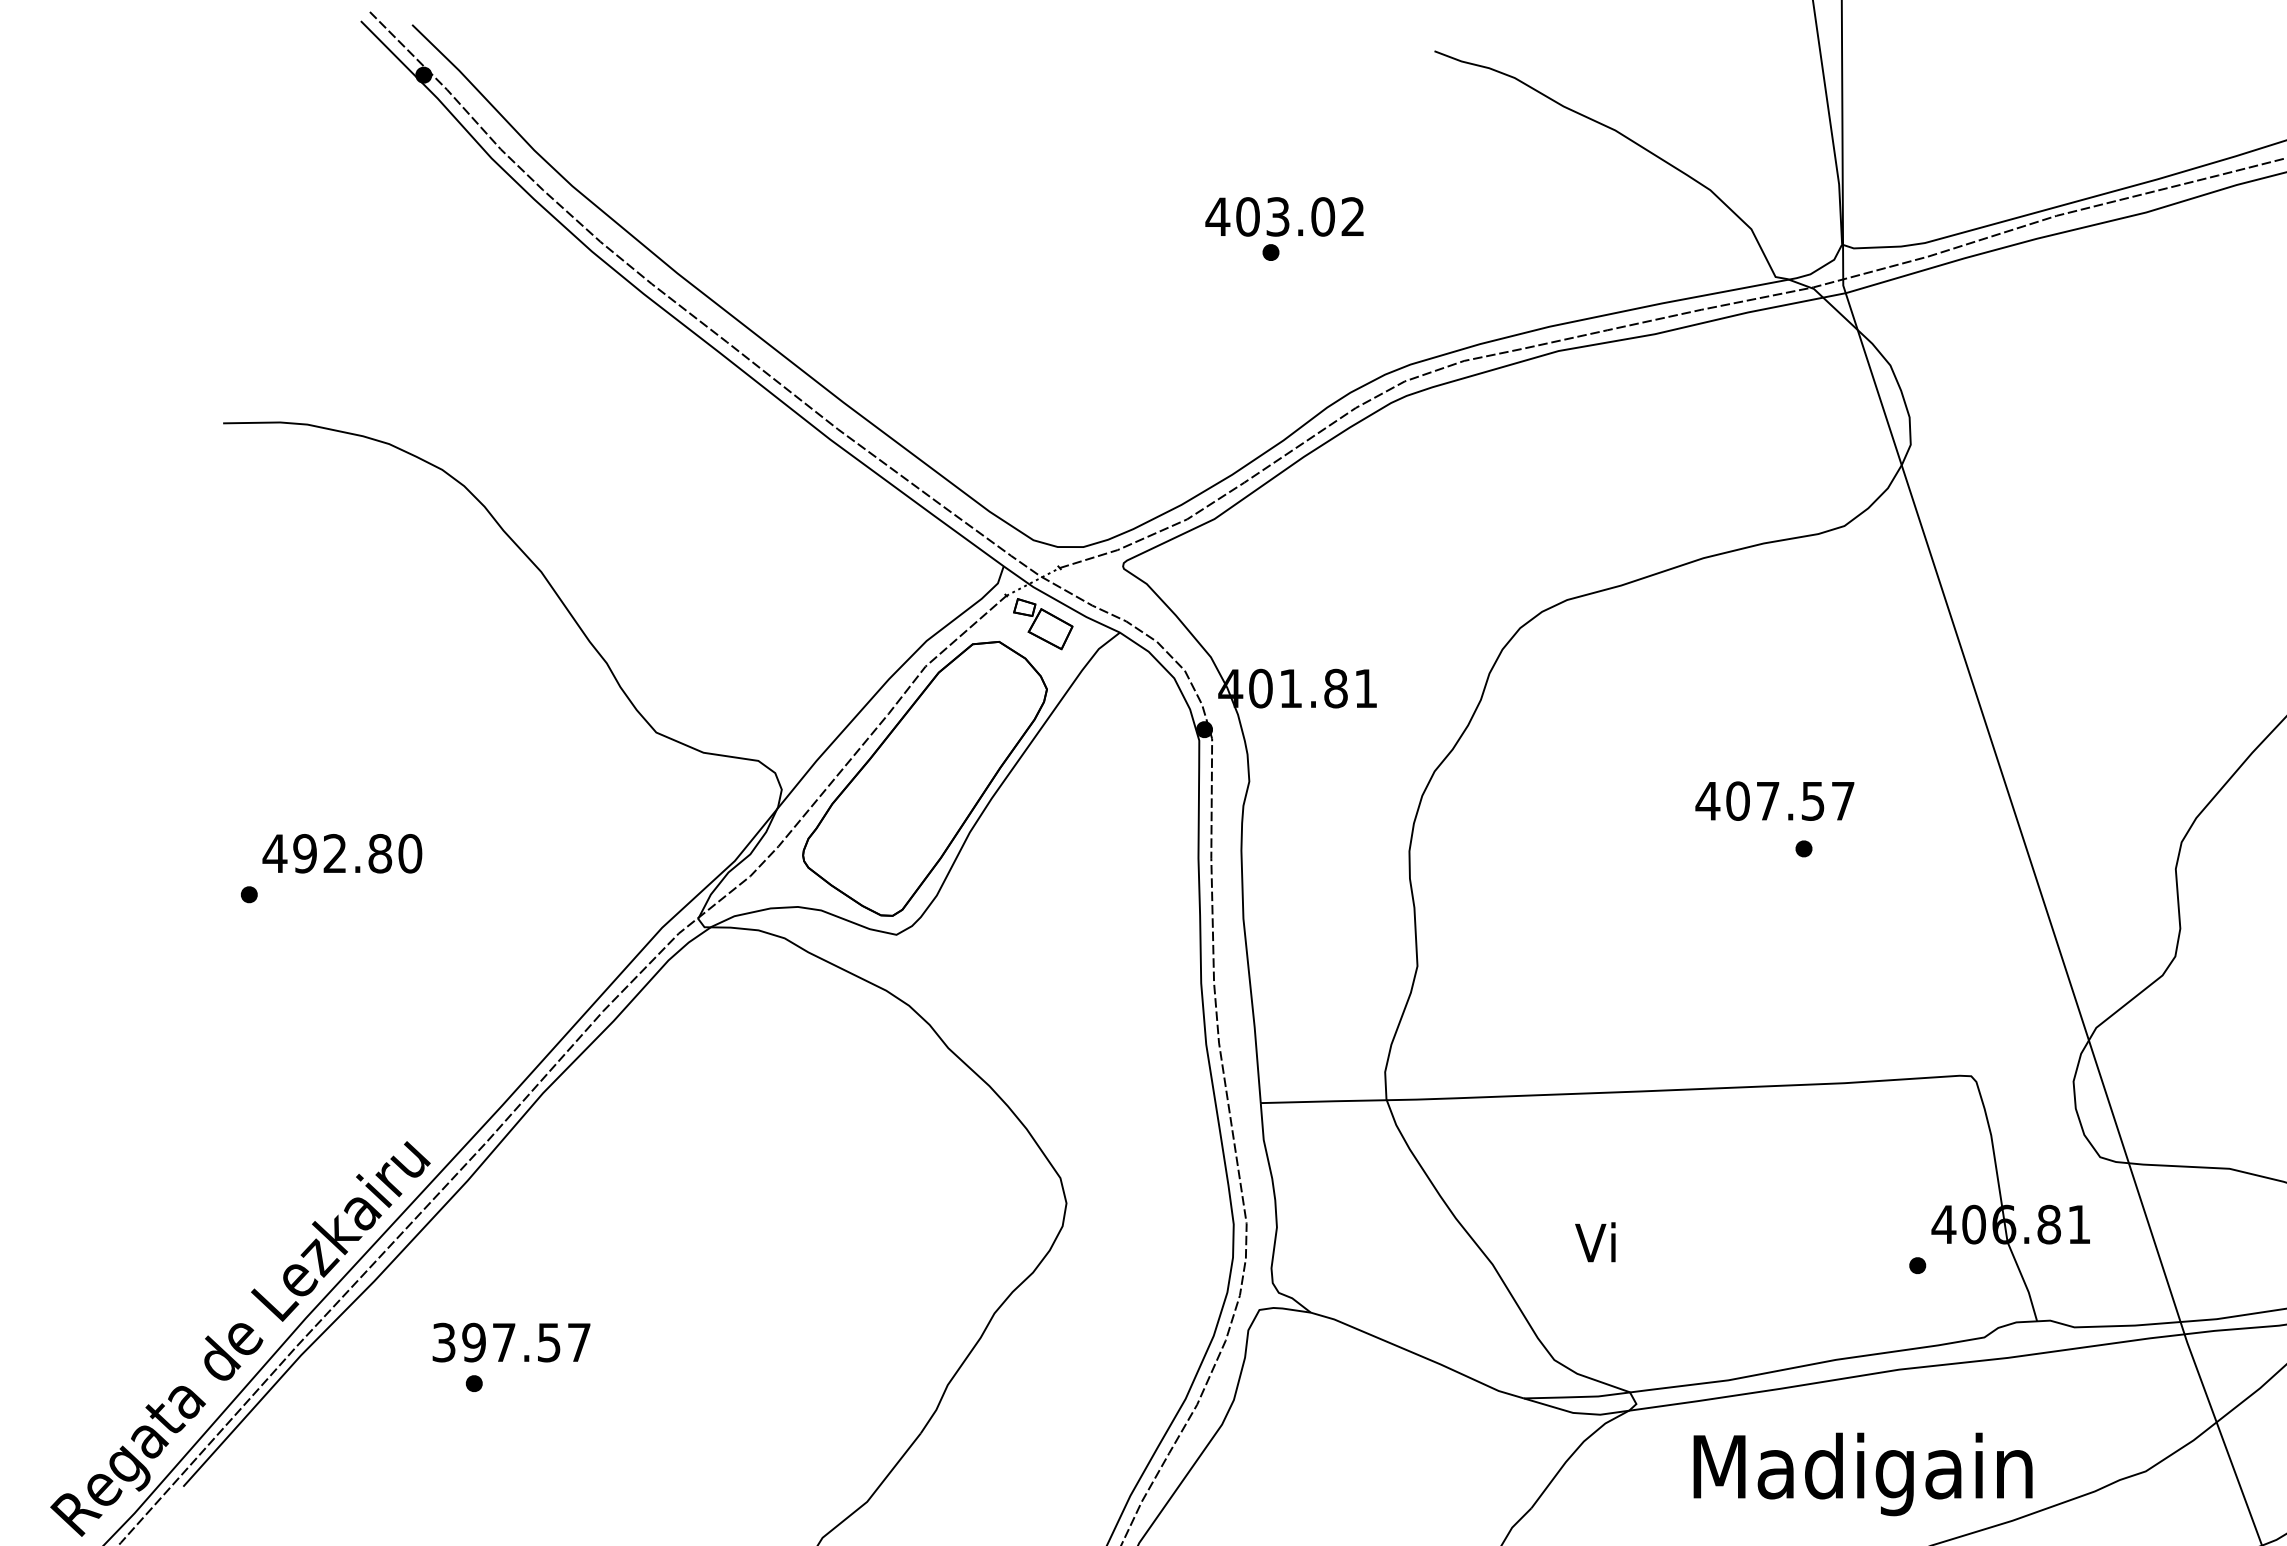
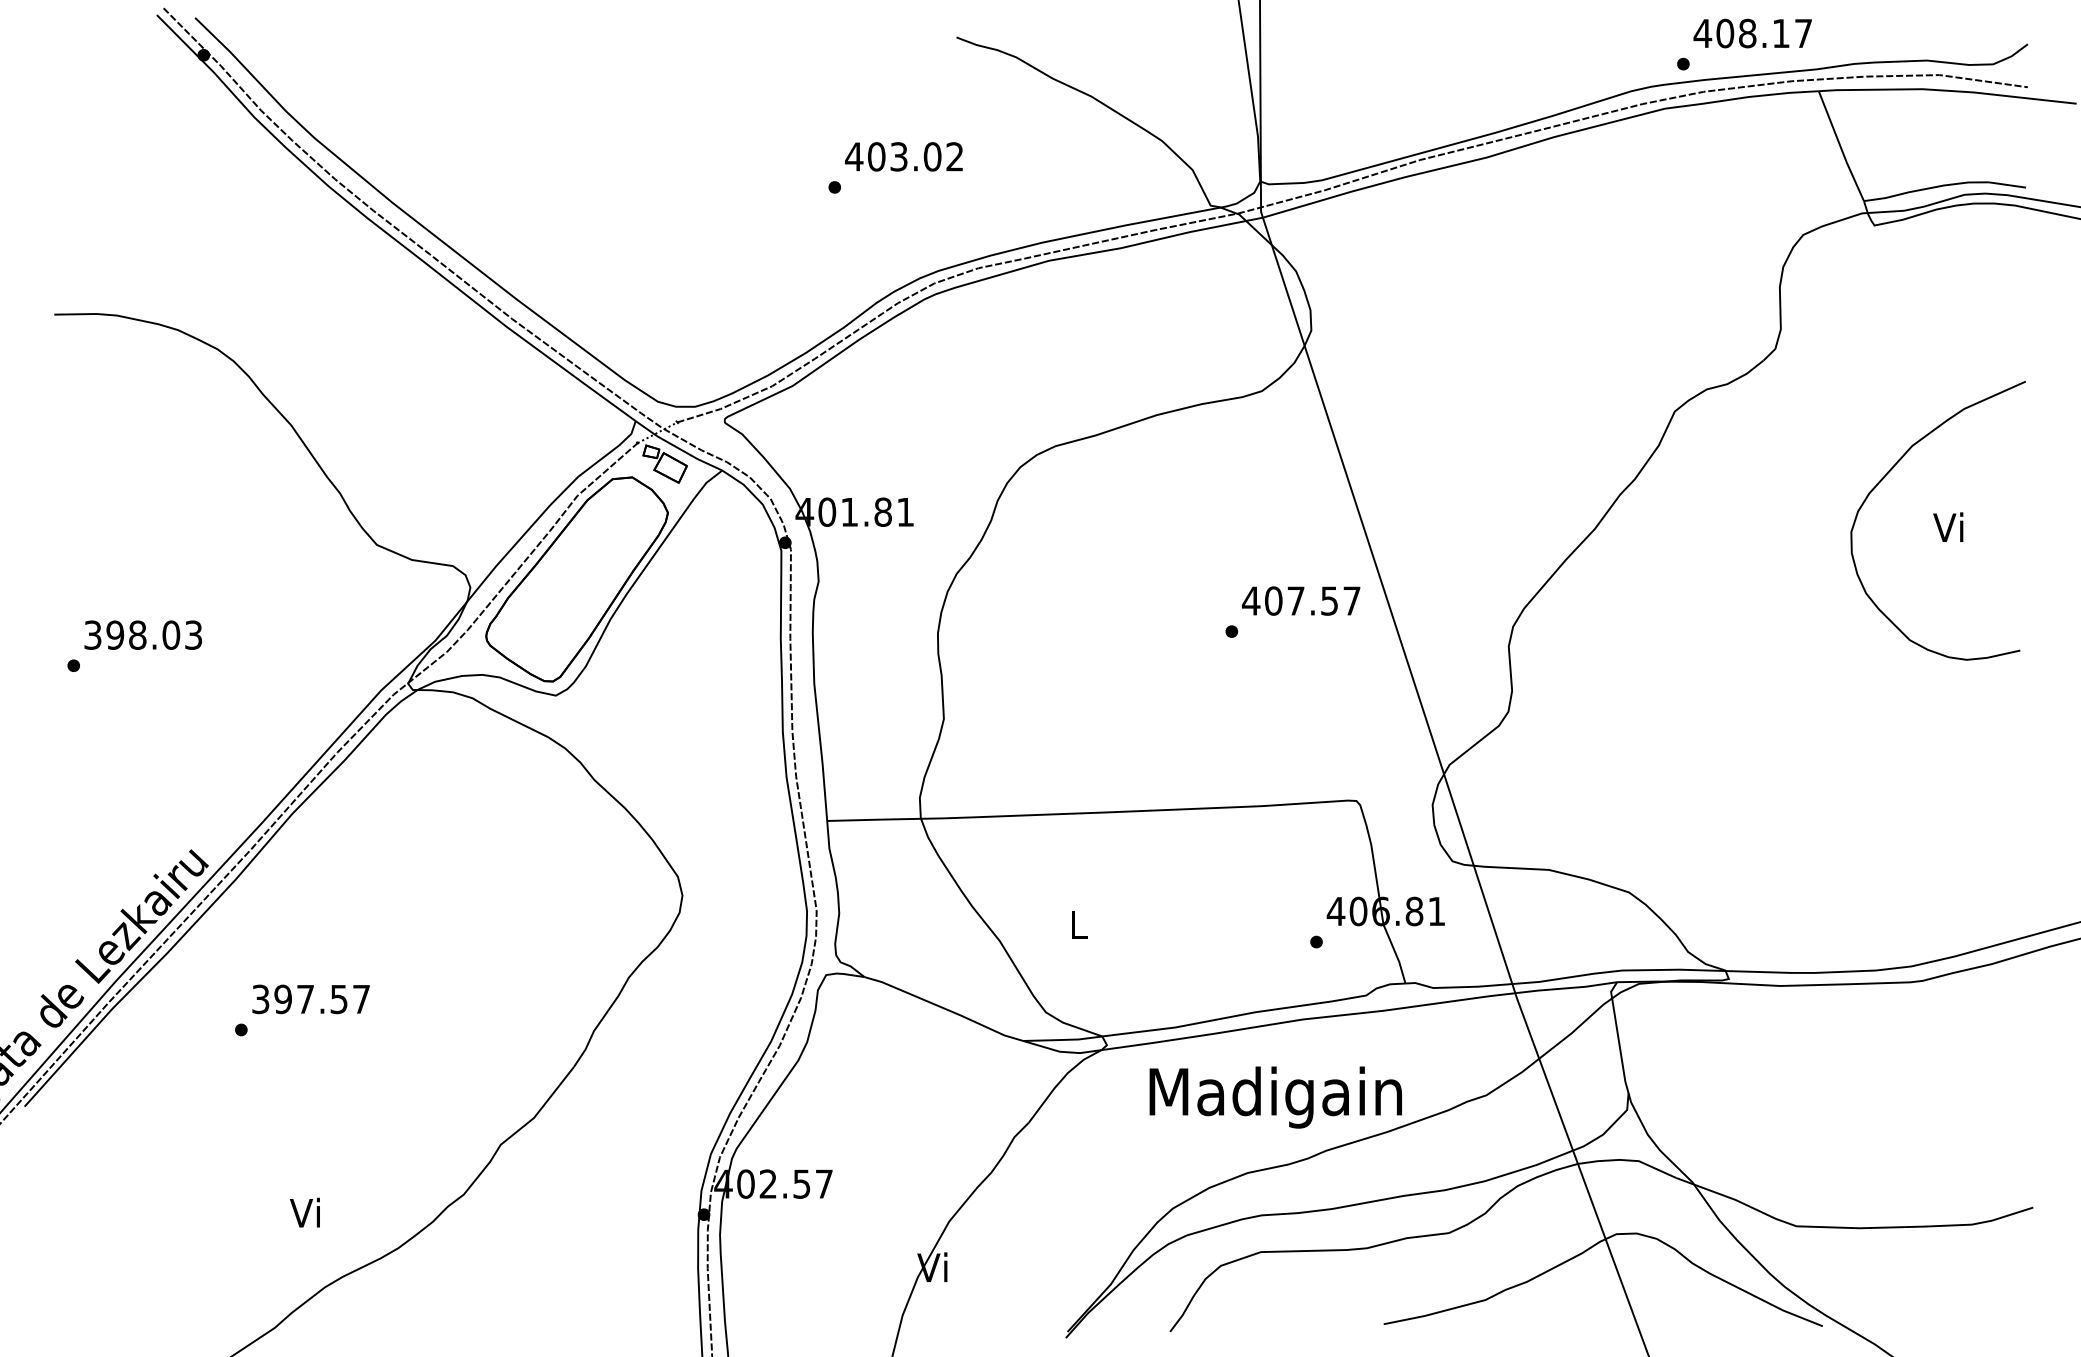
text: (1284, 216) -> (903, 156), moved
text: (1775, 800) -> (1301, 600), moved
text: (341, 852) -> (142, 634), 492.80 -> 398.03
text: (1595, 1242) -> (1076, 924), Vi -> L
text: (510, 1342) -> (310, 999), moved

